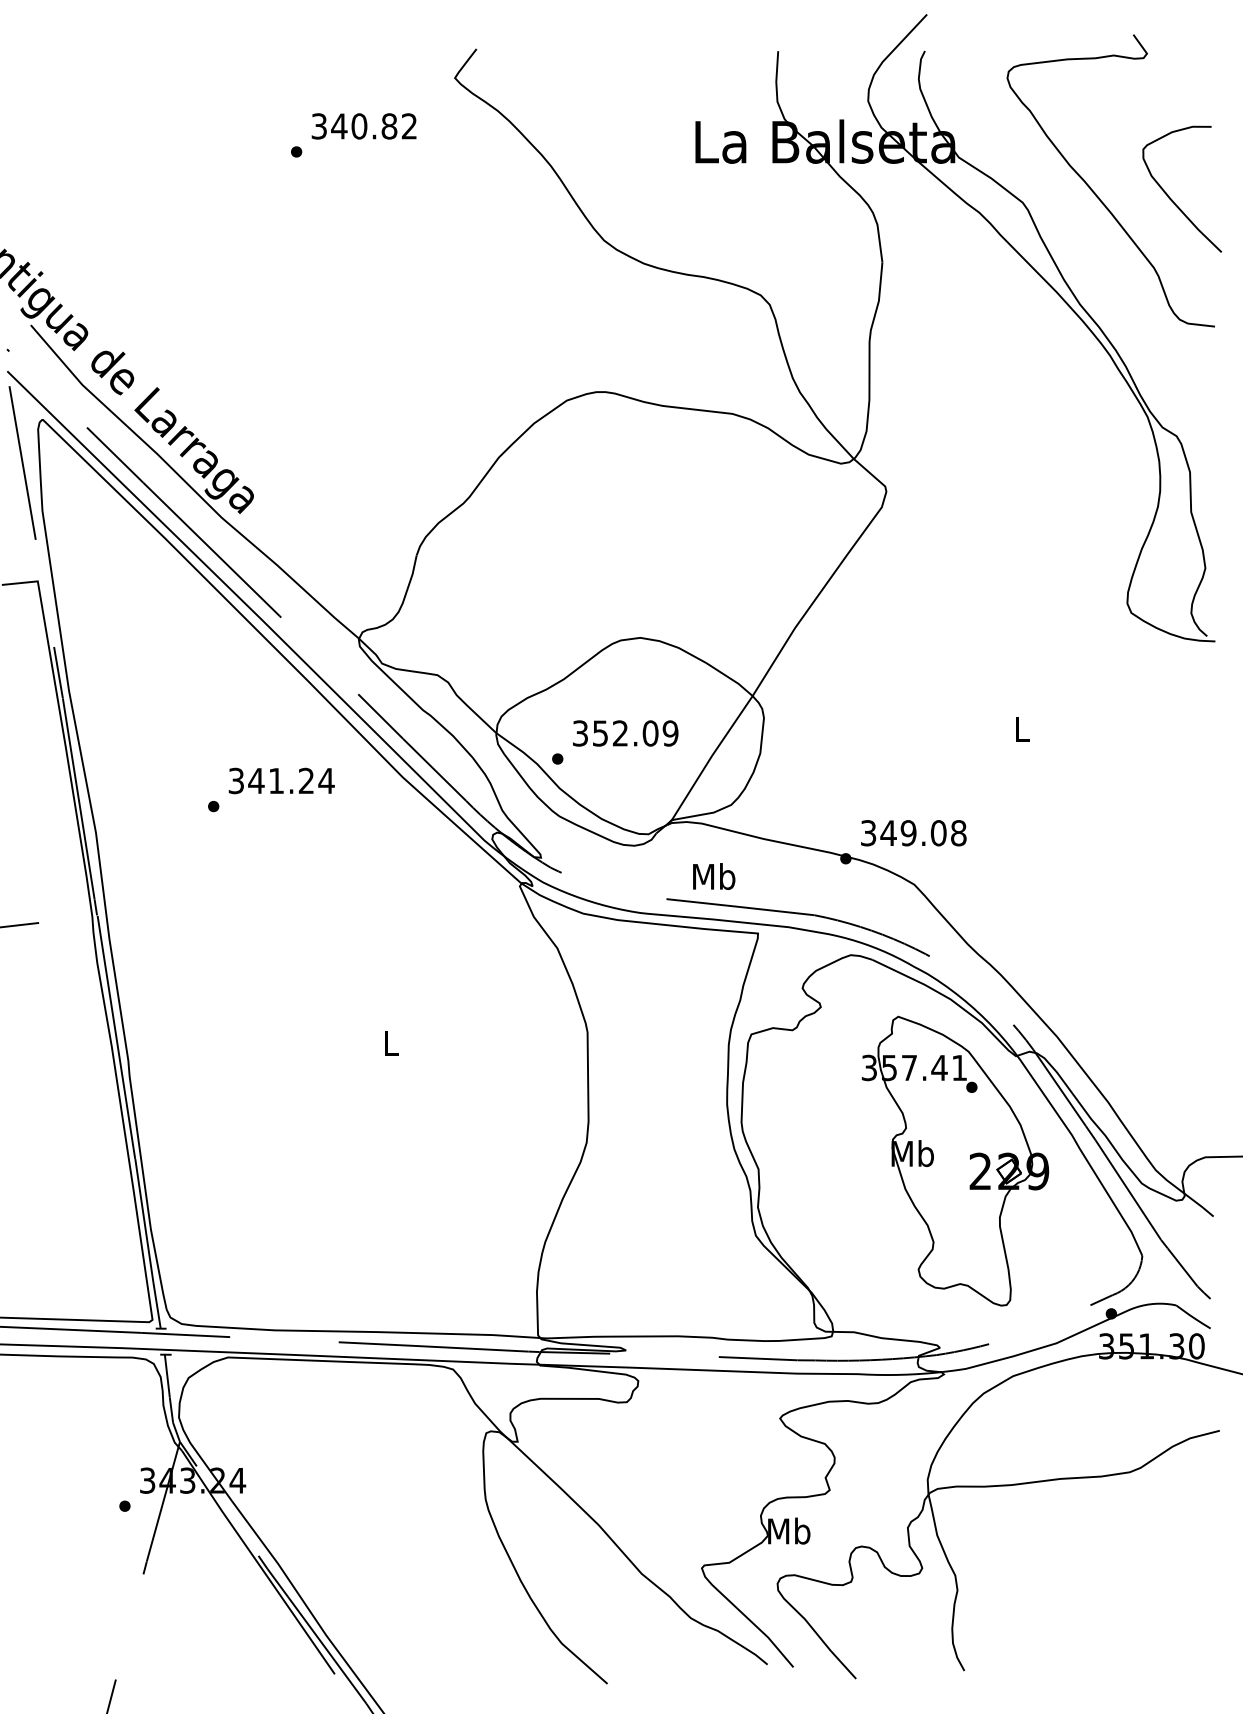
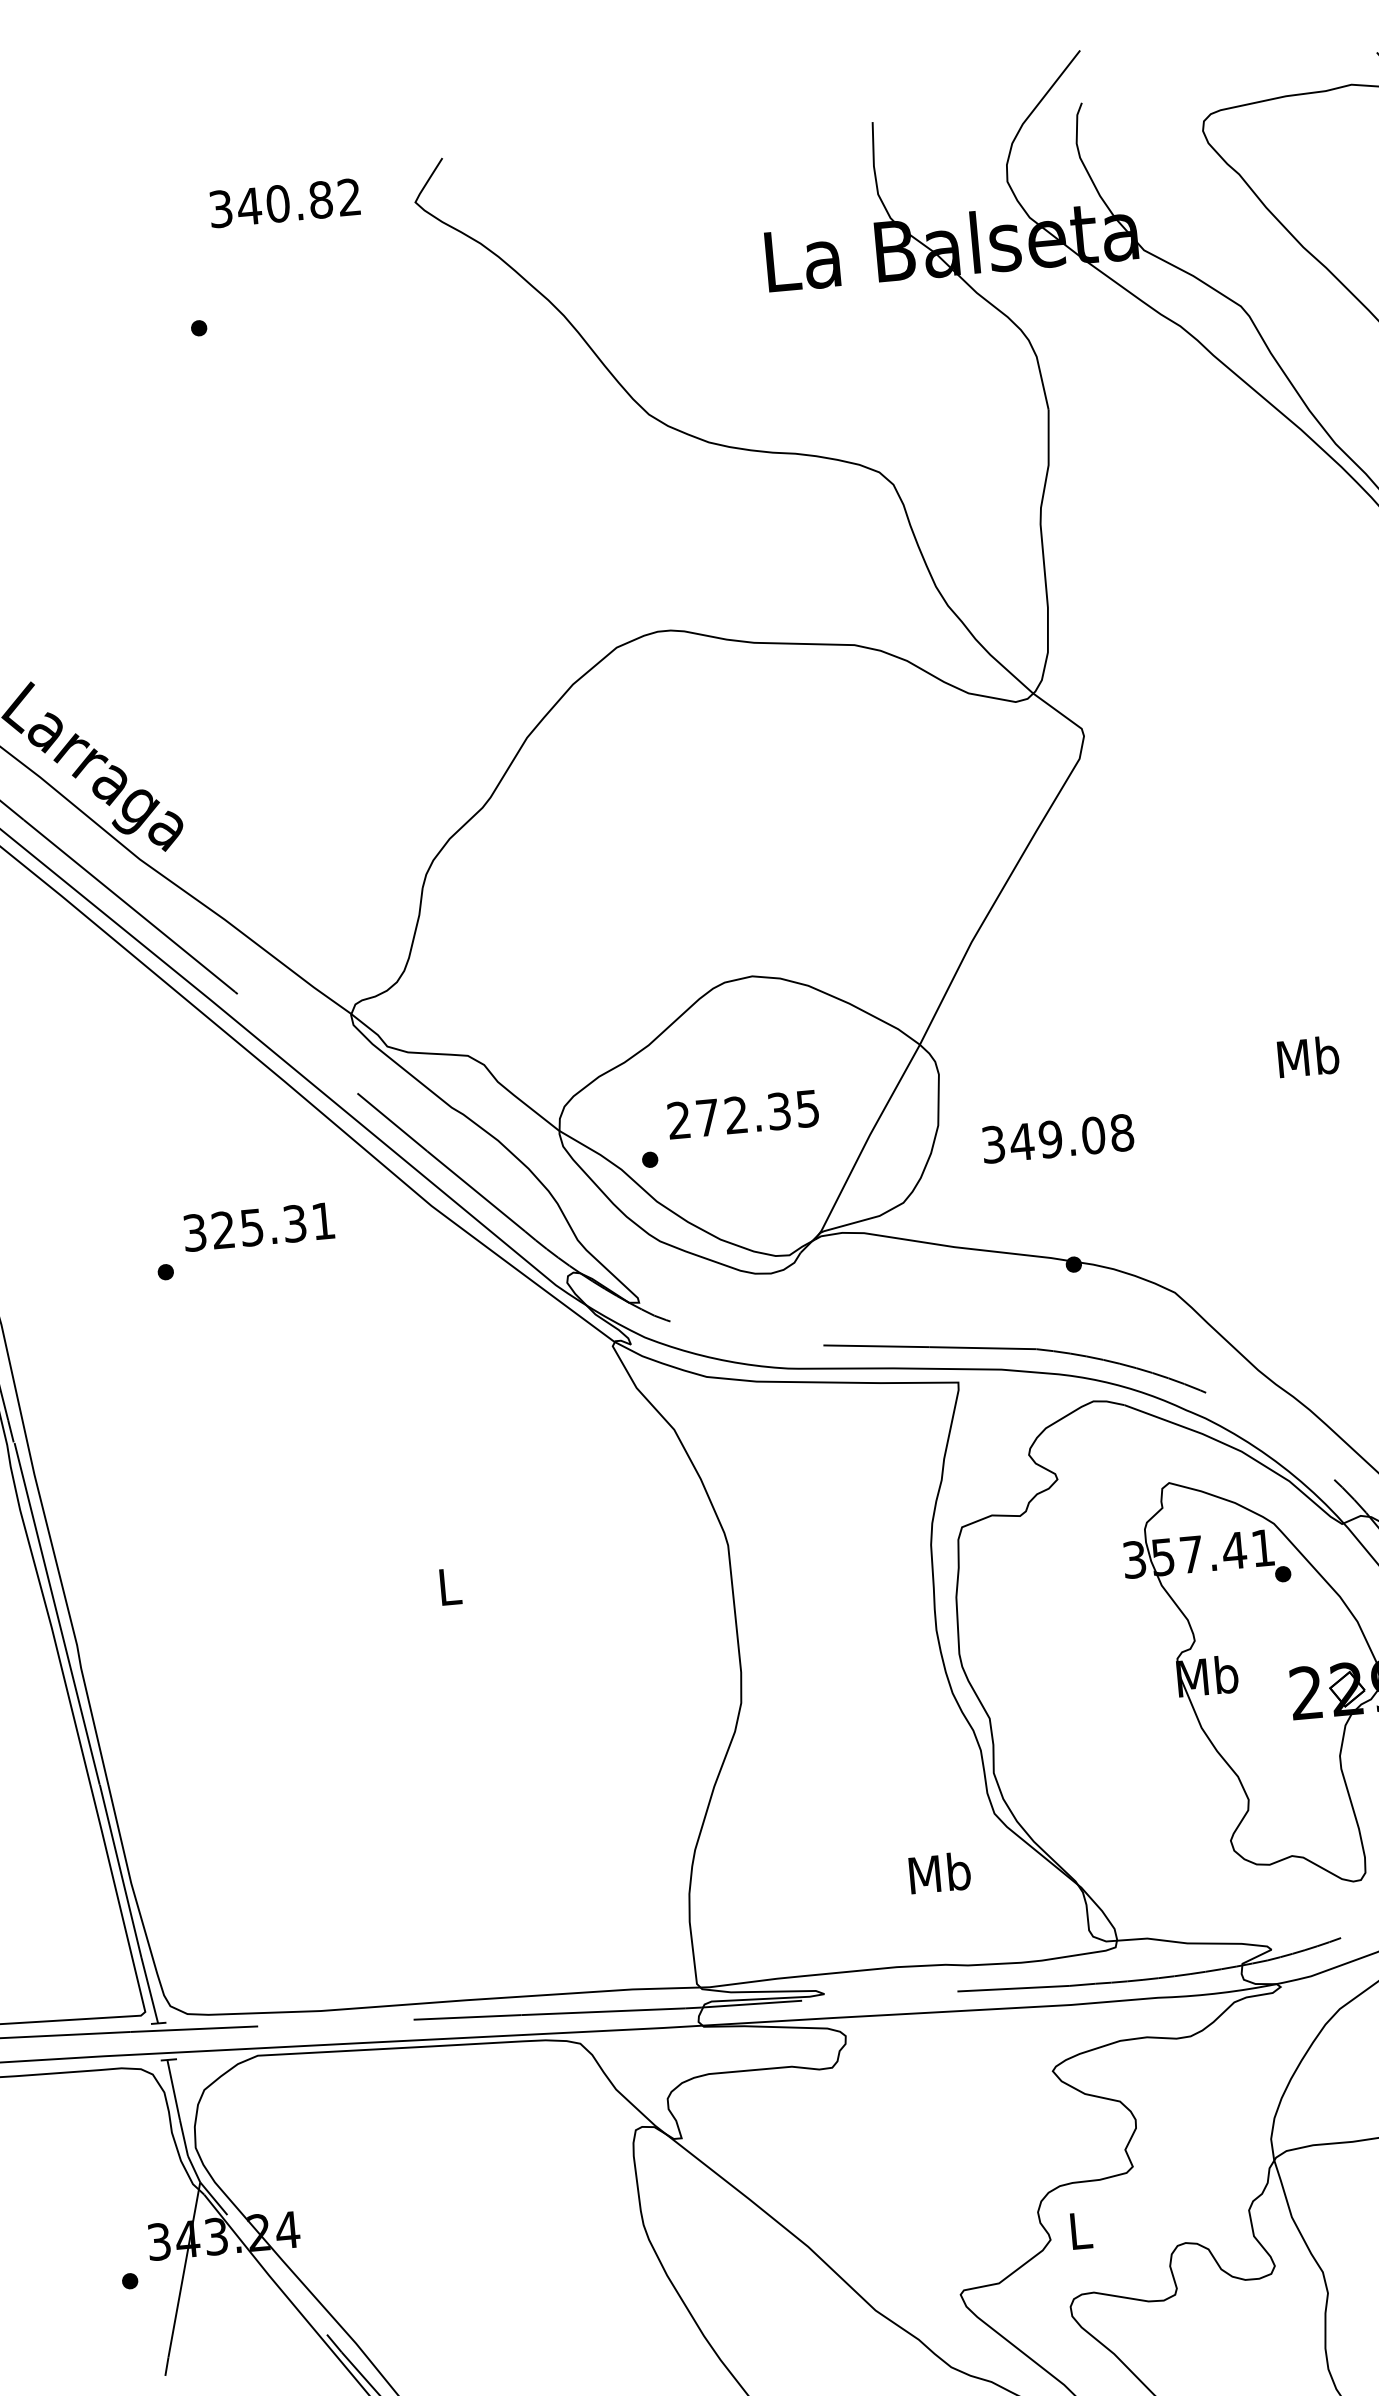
text: (363, 126) -> (283, 203), moved
text: (1022, 728) -> (1308, 1055), L -> Mb
text: (625, 733) -> (743, 1114), 352.09 -> 272.35
text: (291, 780) -> (273, 1224), 341.24 -> 325.31
text: (913, 833) -> (1057, 1139), moved
text: (714, 876) -> (940, 1872), moved
text: (789, 1530) -> (1080, 2229), Mb -> L

